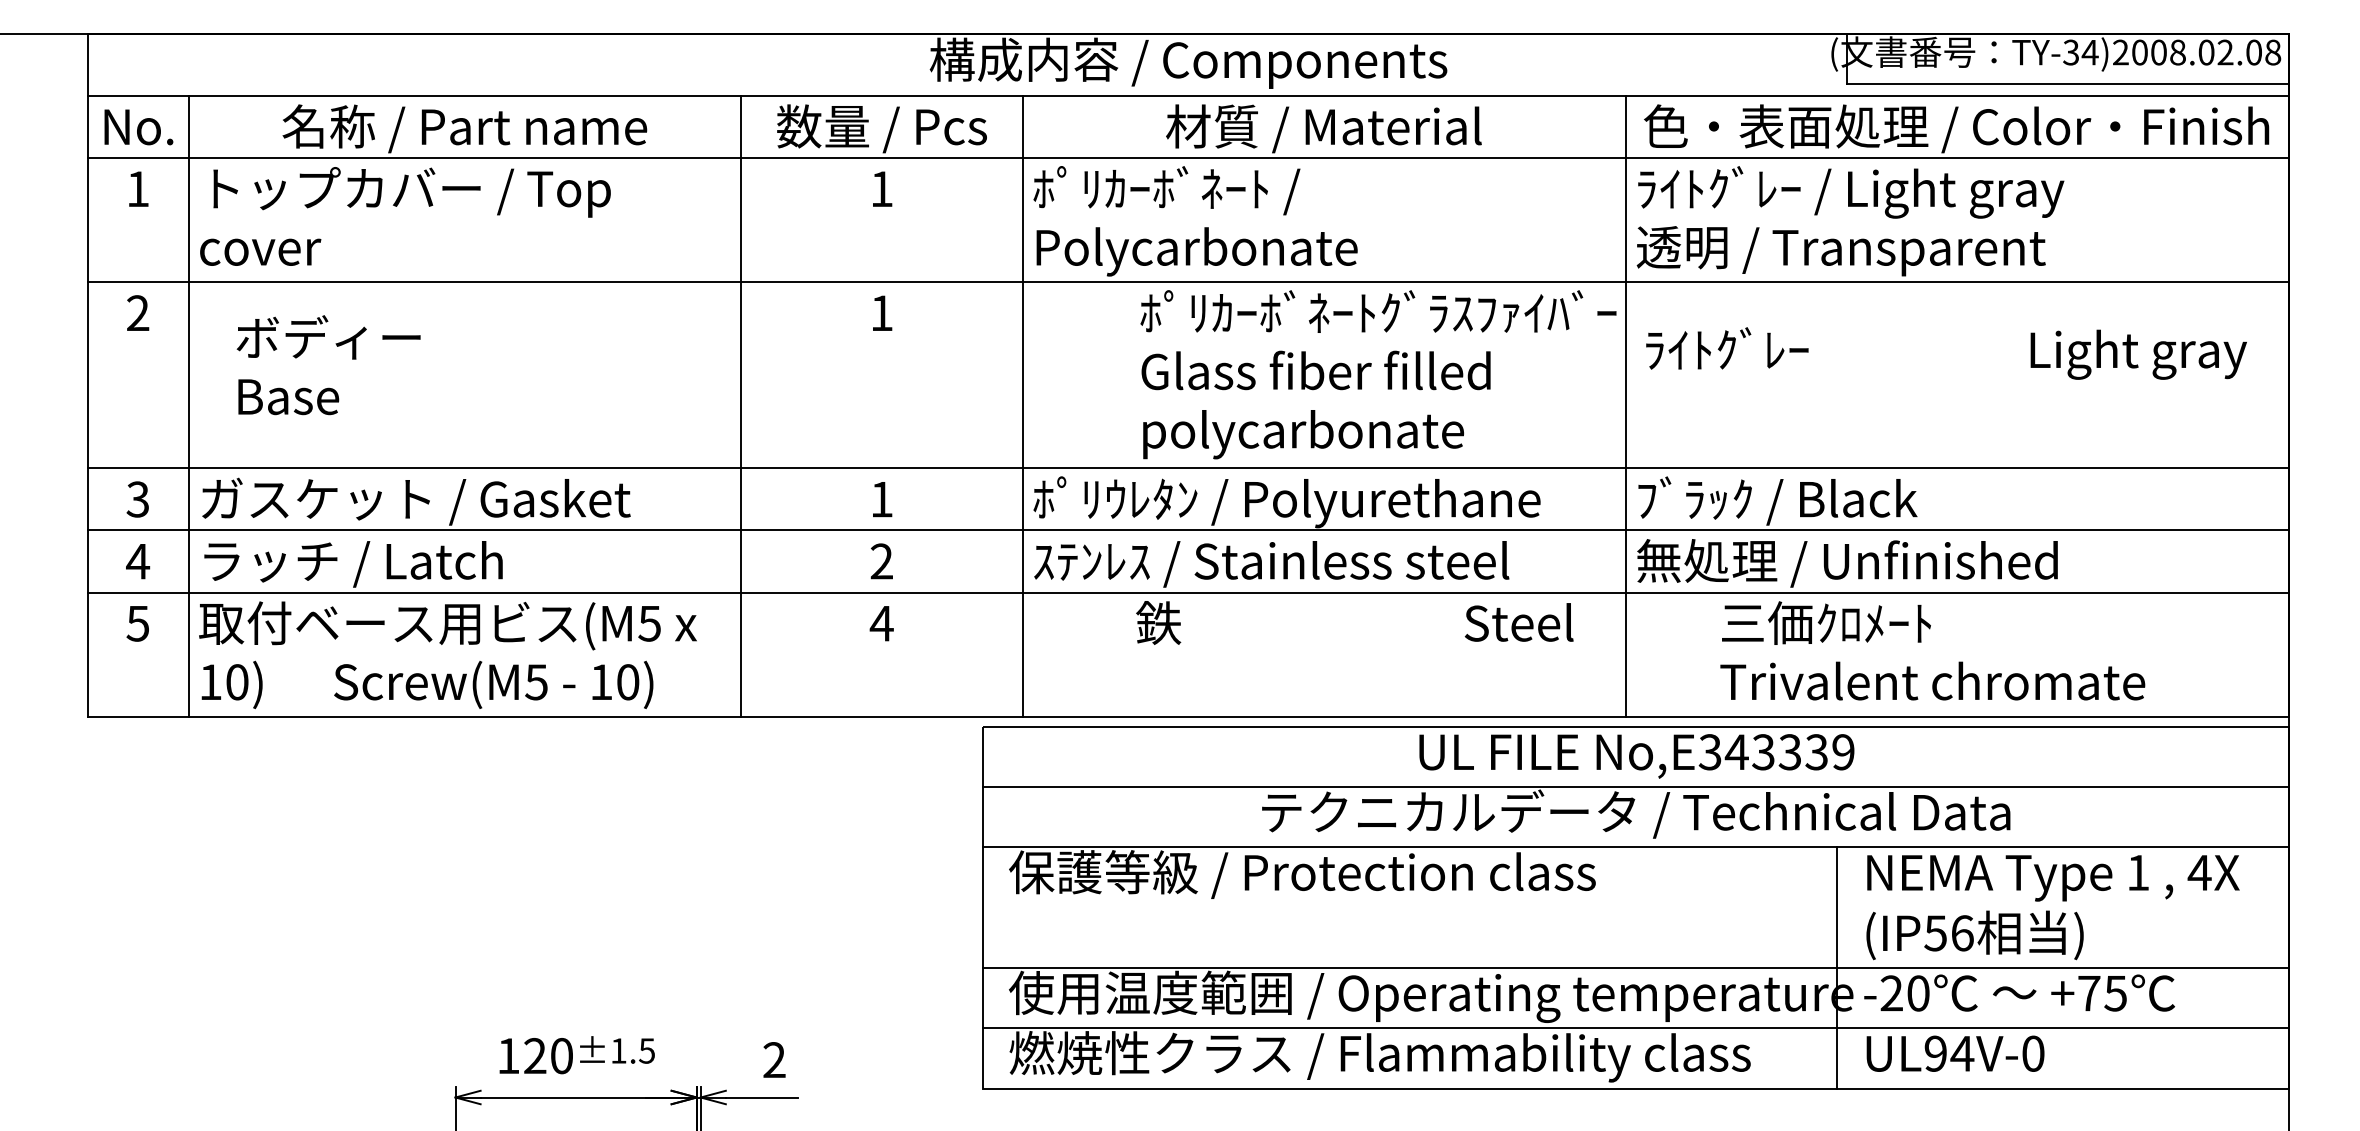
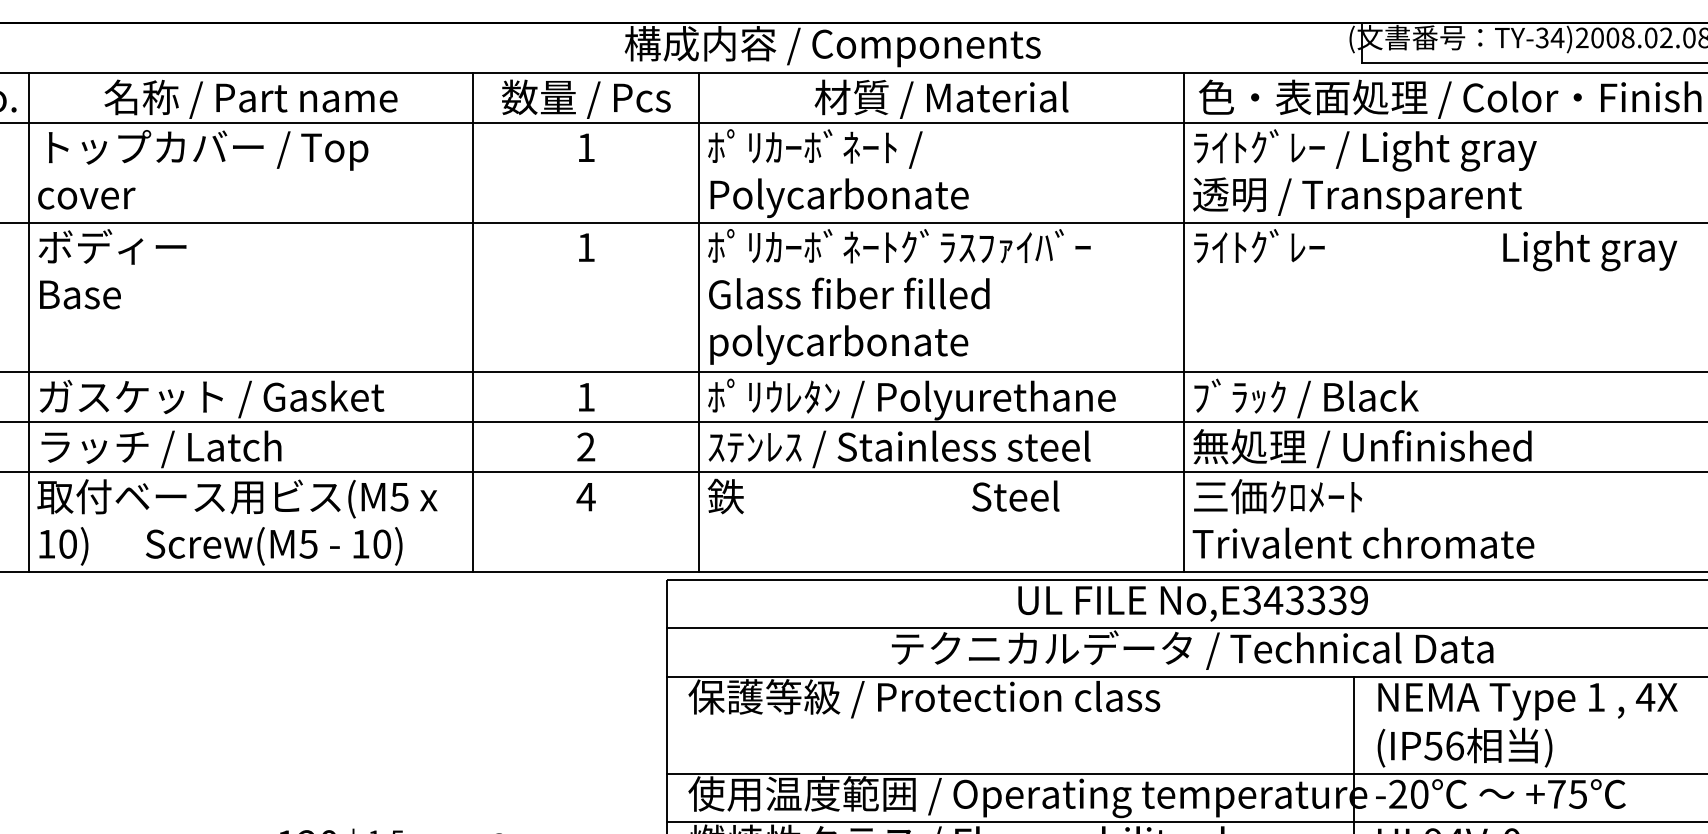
text: (1946, 353) -> (1435, 250), moved
text: (328, 365) -> (112, 269), moved
text: (1378, 374) -> (899, 296), moved
text: (1354, 622) -> (883, 496), moved
text: (1932, 650) -> (1363, 518), moved

